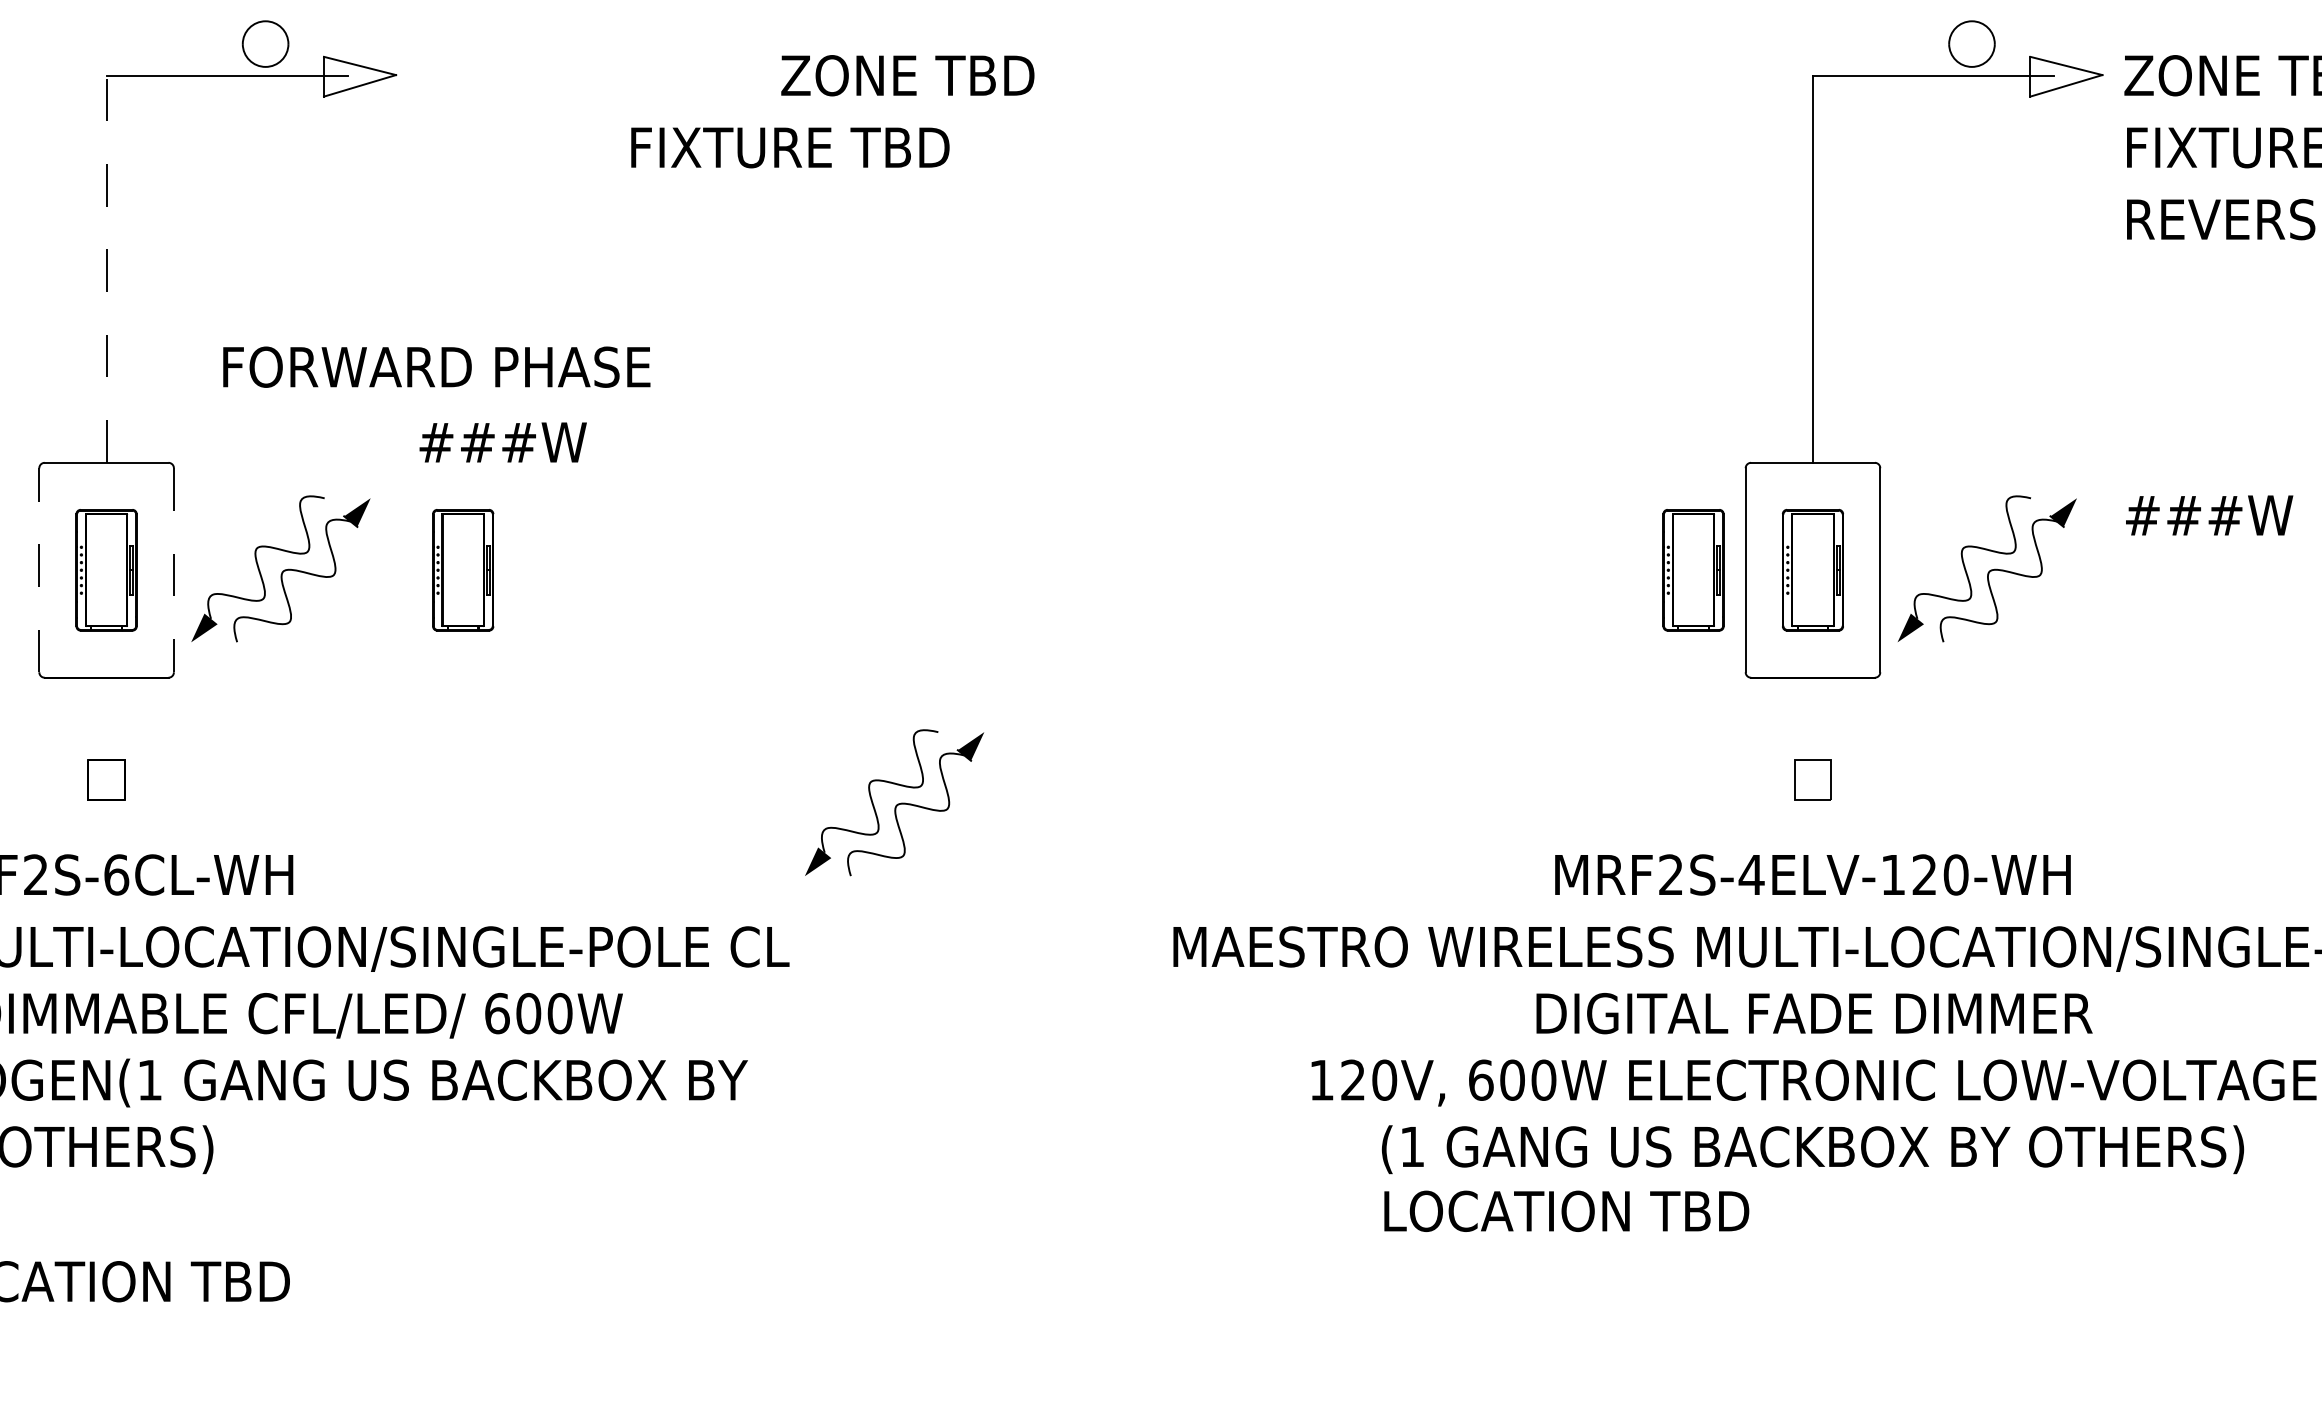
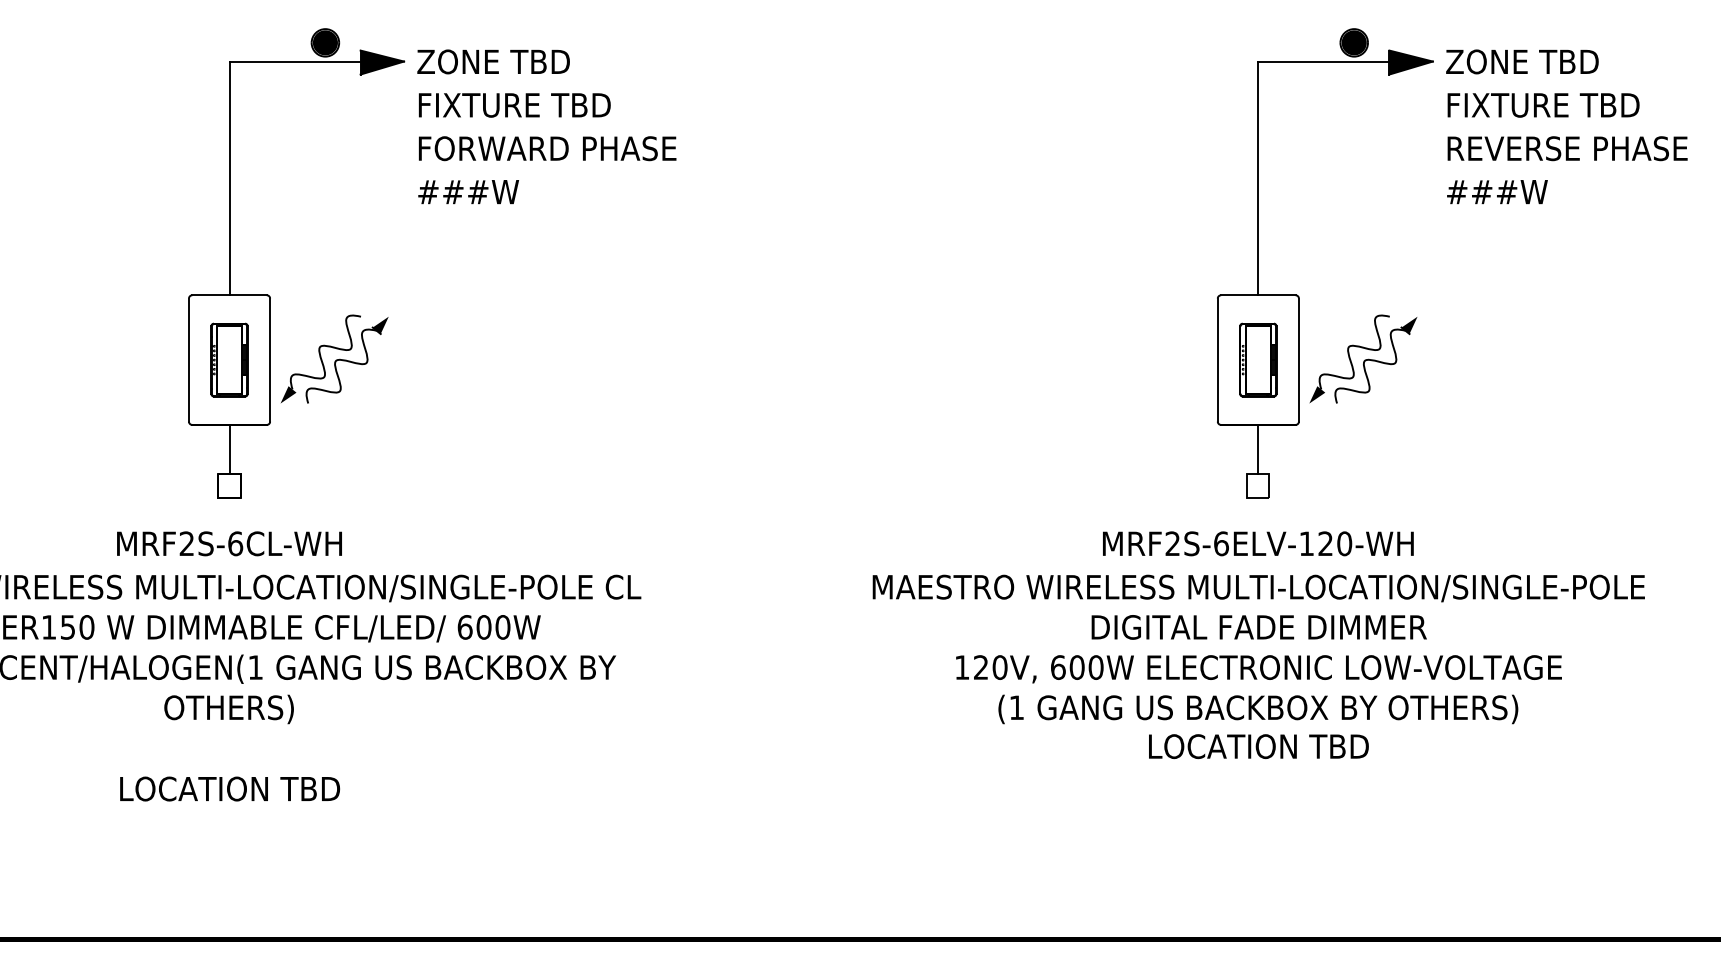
fill: (264, 43) -> (324, 42), added
fill: (1970, 43) -> (1353, 42), added
text: (907, 74) -> (493, 61), moved
fill: (360, 76) -> (382, 62), added
fill: (2065, 76) -> (1410, 62), added
text: (789, 147) -> (514, 105), moved
line: (106, 269) -> (229, 178), dashed -> solid
text: (436, 366) -> (547, 148), moved
text: (502, 443) -> (468, 192), moved
text: (2209, 516) -> (1497, 192), moved
line: (38, 569) -> (188, 359), dashed -> solid
part: (463, 569) -> (444, 359), removed
part: (1693, 569) -> (1186, 359), removed
line: (174, 570) -> (270, 360), dashed -> solid
line: (106, 718) -> (229, 449), added
line: (1813, 718) -> (1258, 449), added
part: (894, 801) -> (704, 499), removed
text: (1751, 874) -> (1221, 543), MRF2S-4ELV-120-WH -> MRF2S-6ELV-120-WH
text: (1566, 1211) -> (1258, 746), moved

